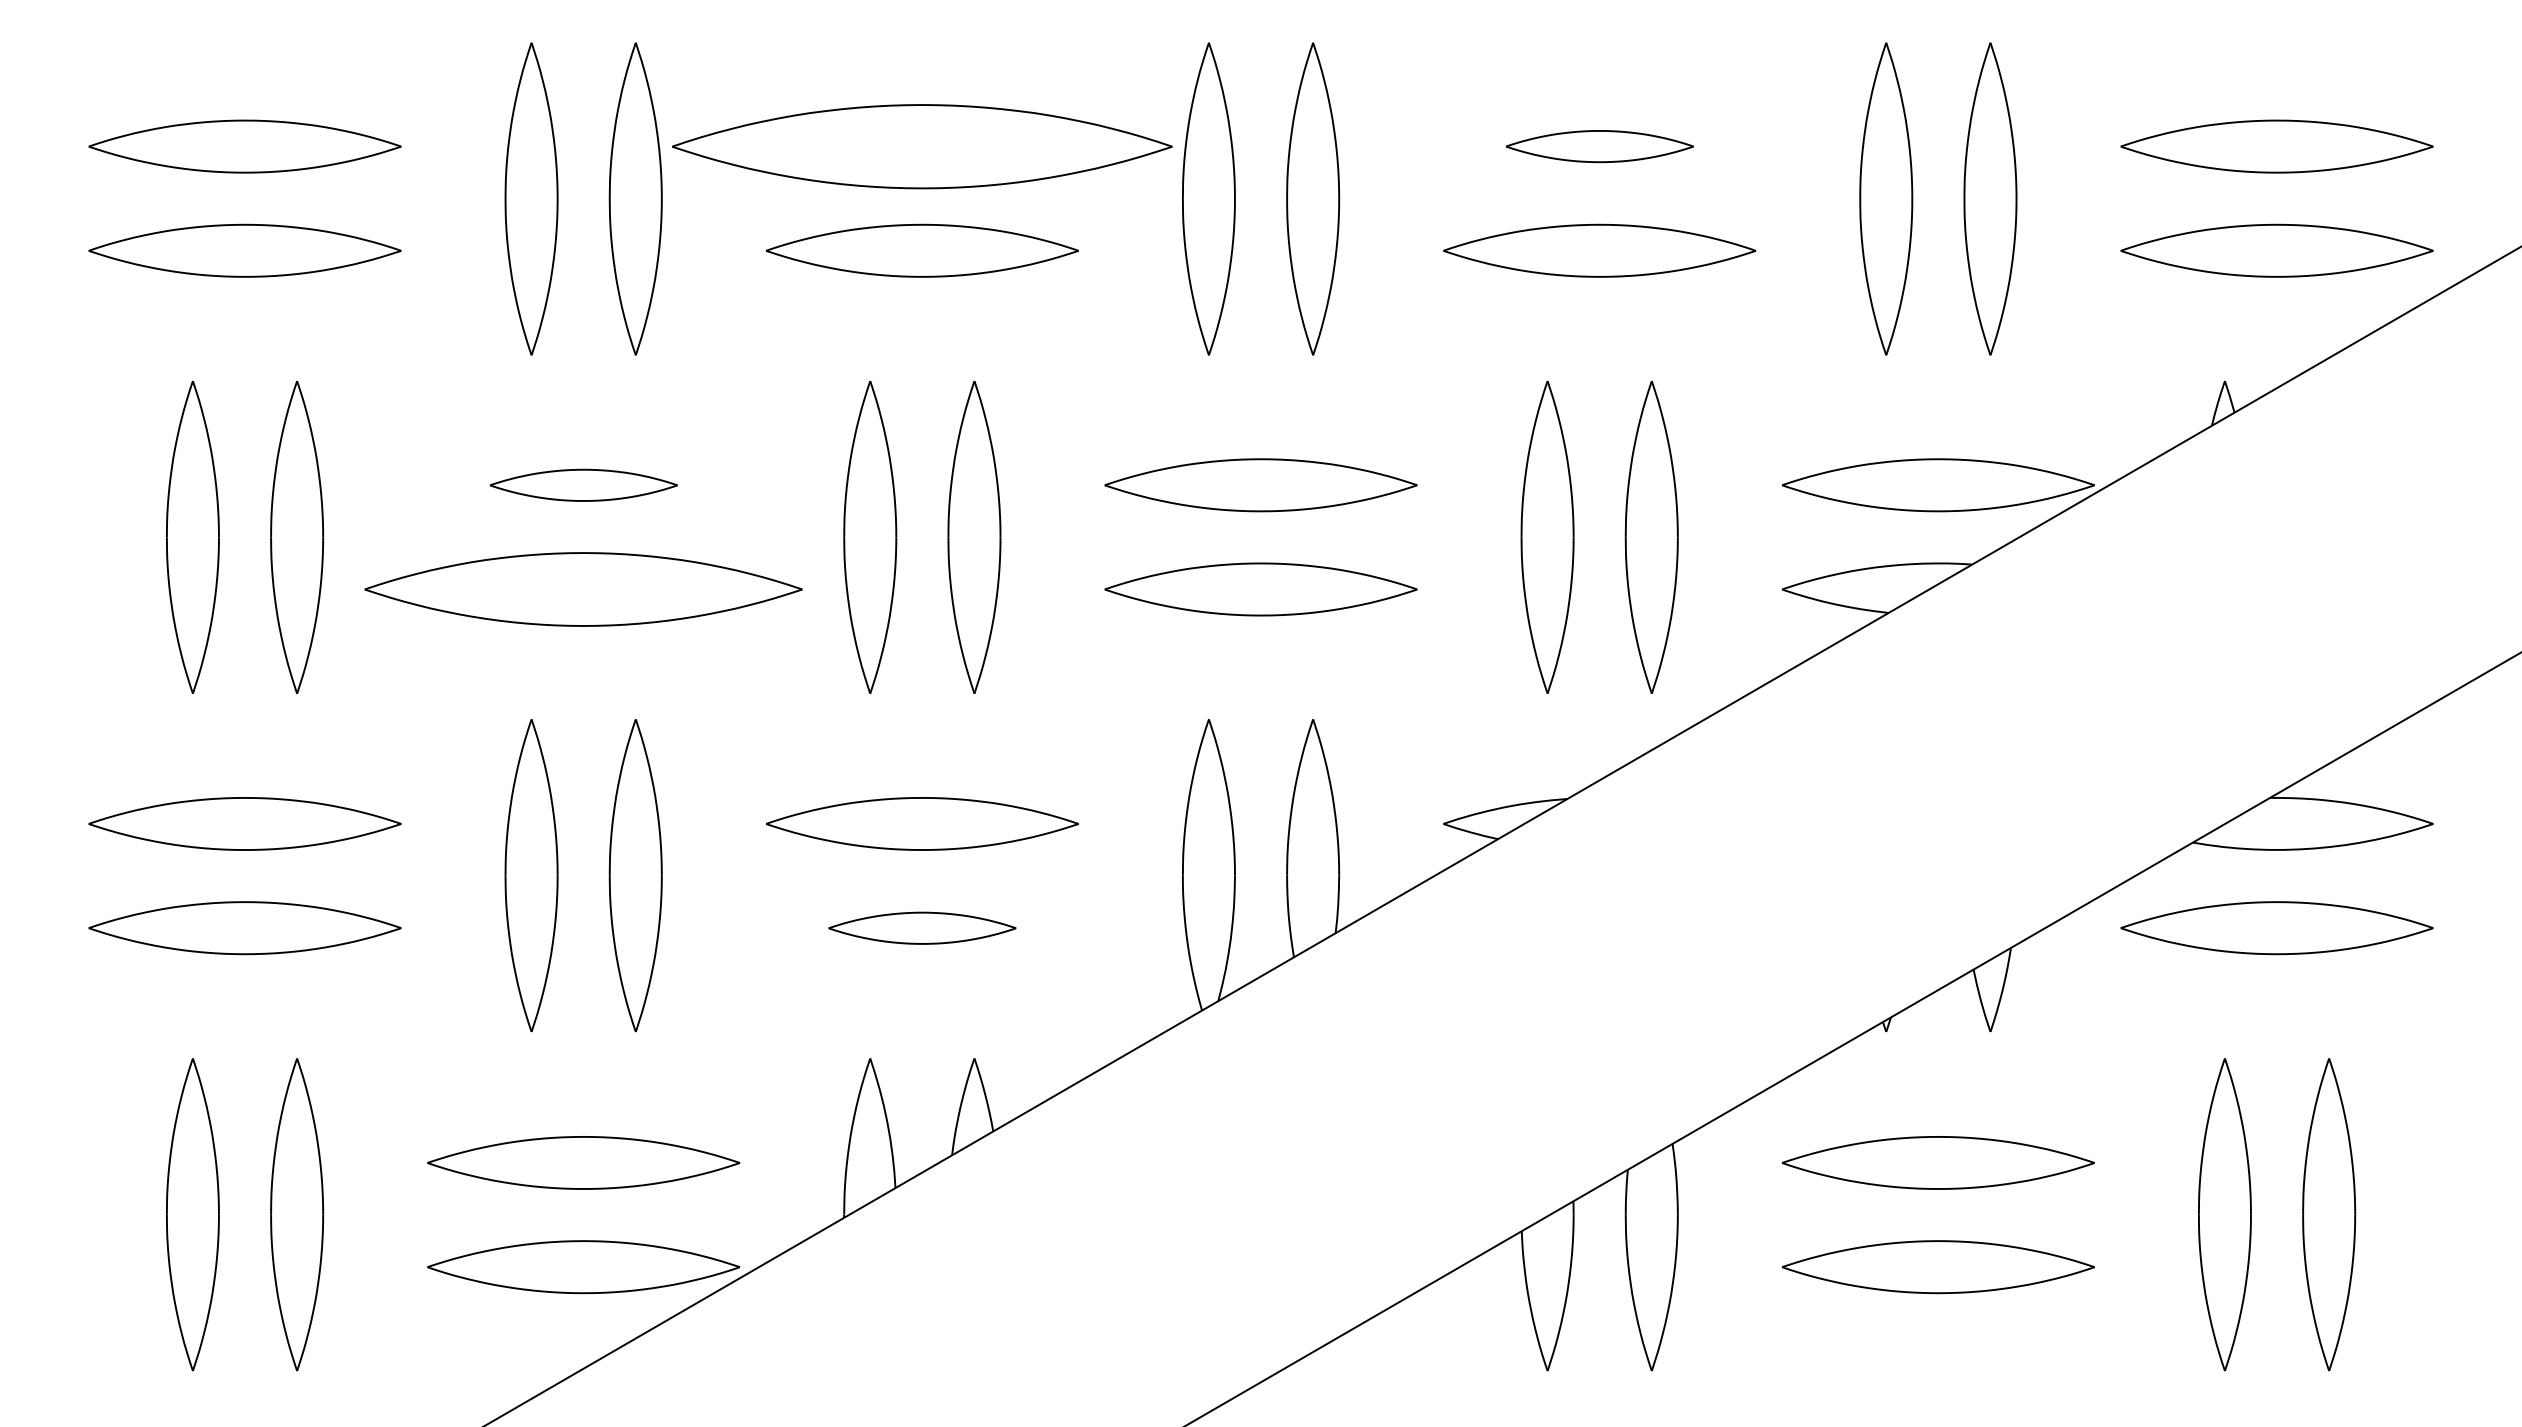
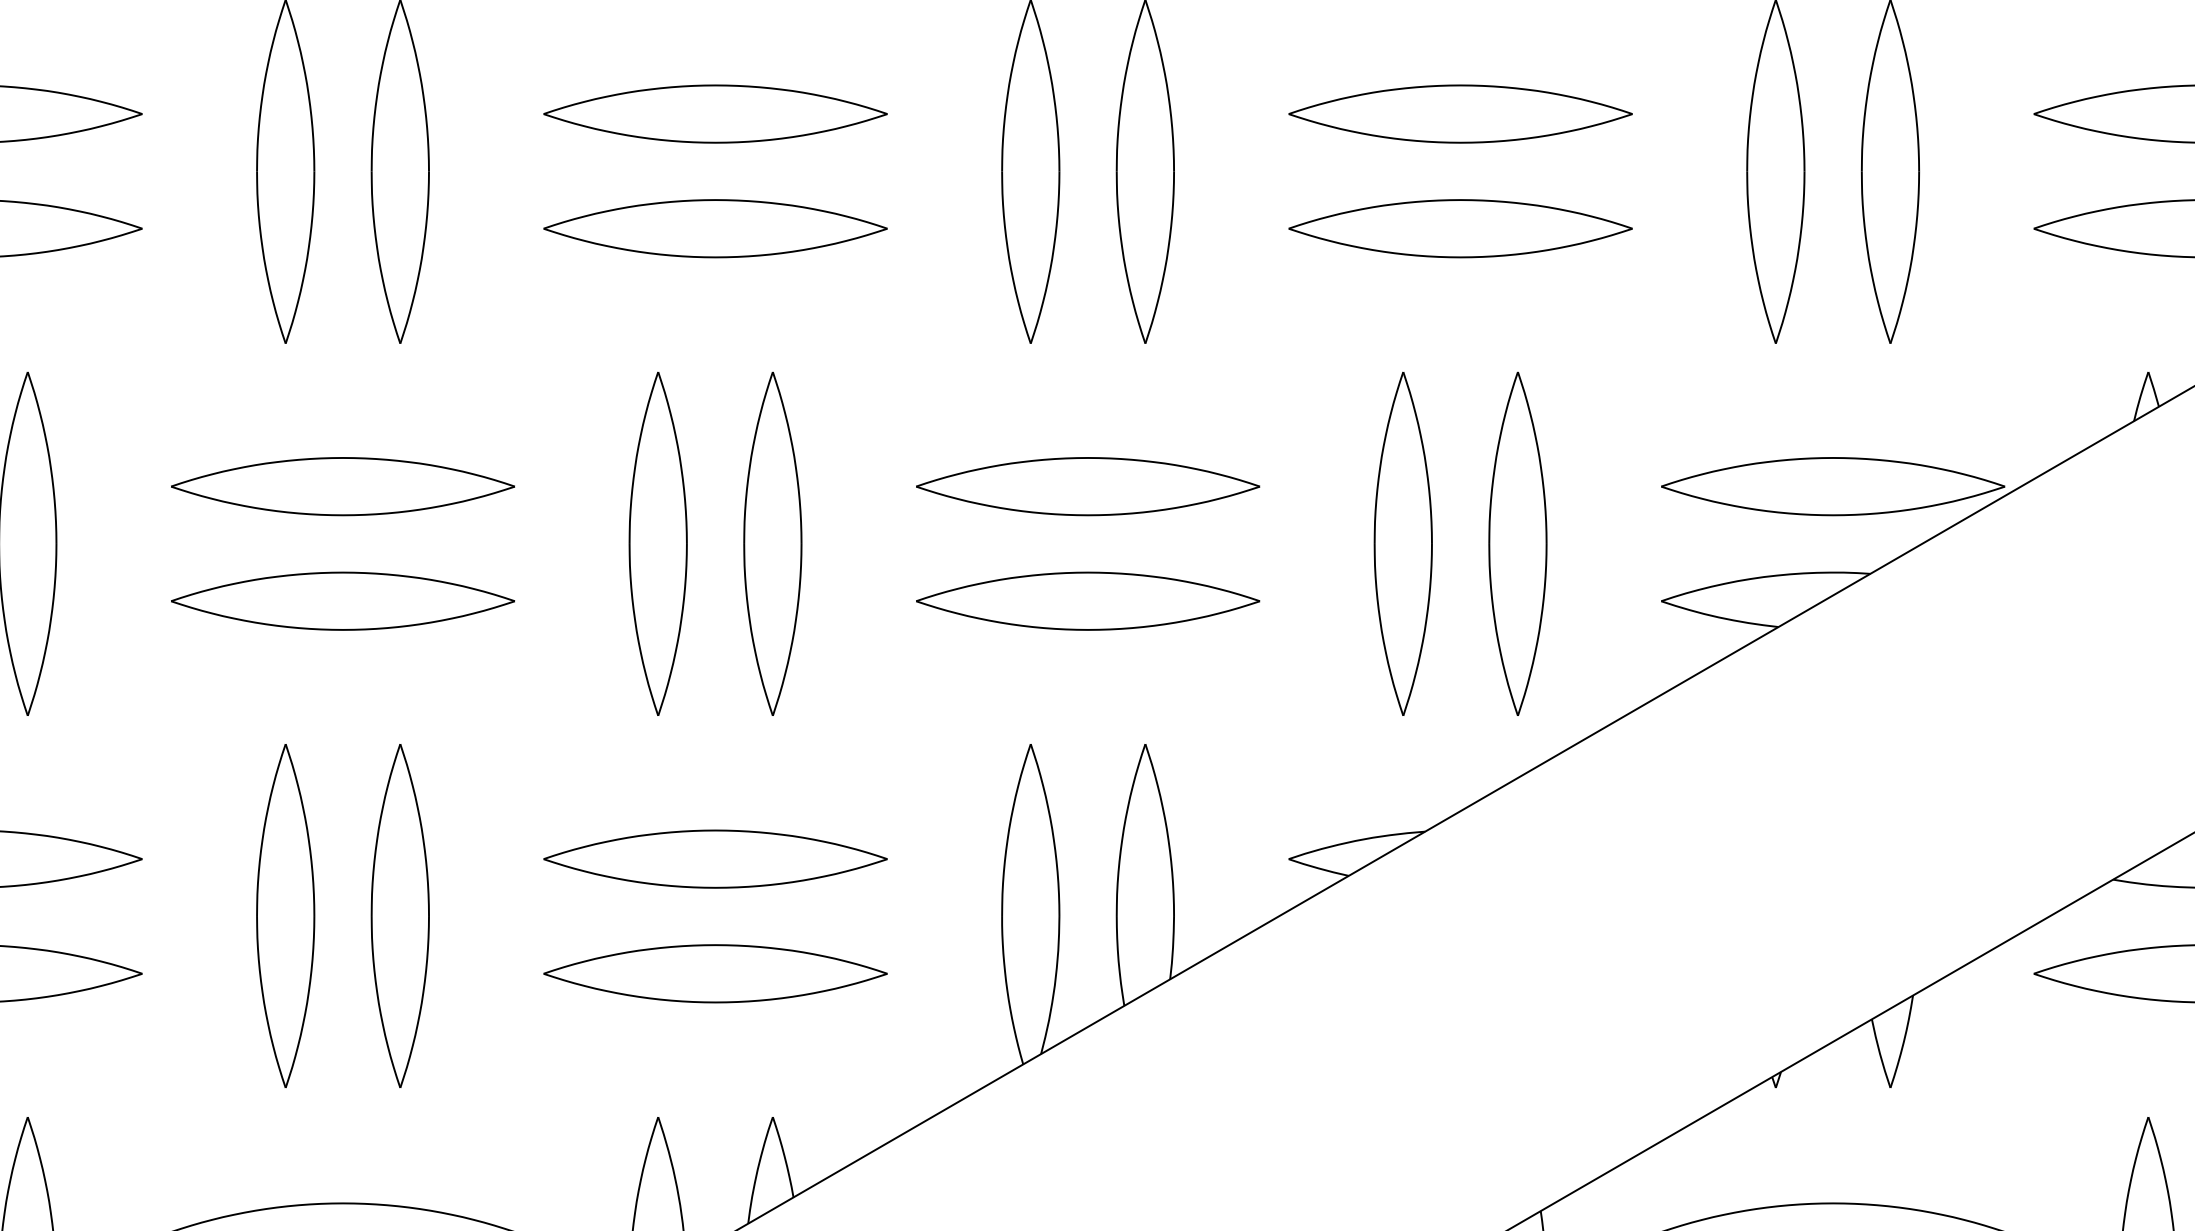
part: (922, 146) -> (715, 113), size x0.62
part: (1599, 146) -> (1460, 113), size x1.67
part: (583, 485) -> (342, 486), size x1.67
part: (583, 589) -> (342, 601), size x0.71
part: (922, 928) -> (715, 974), size x1.67

